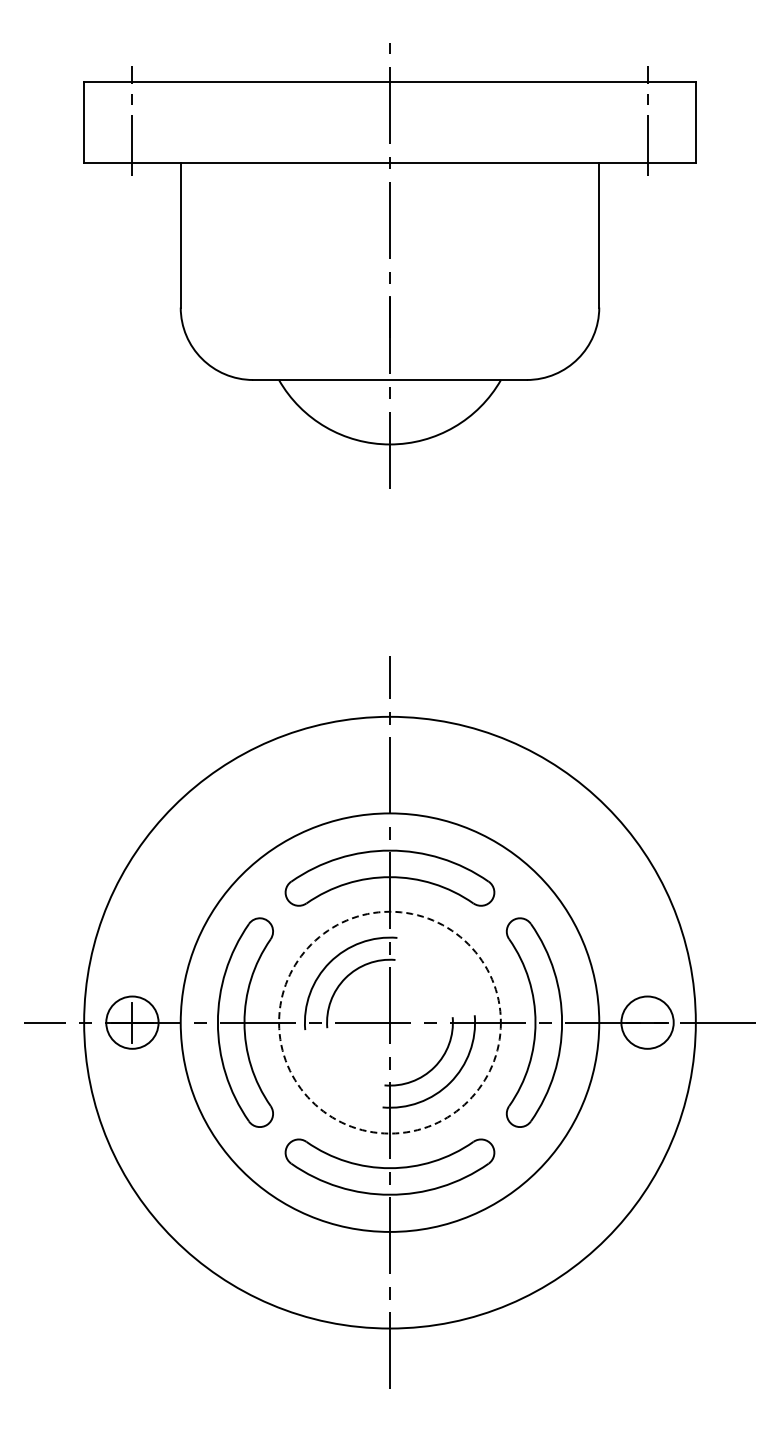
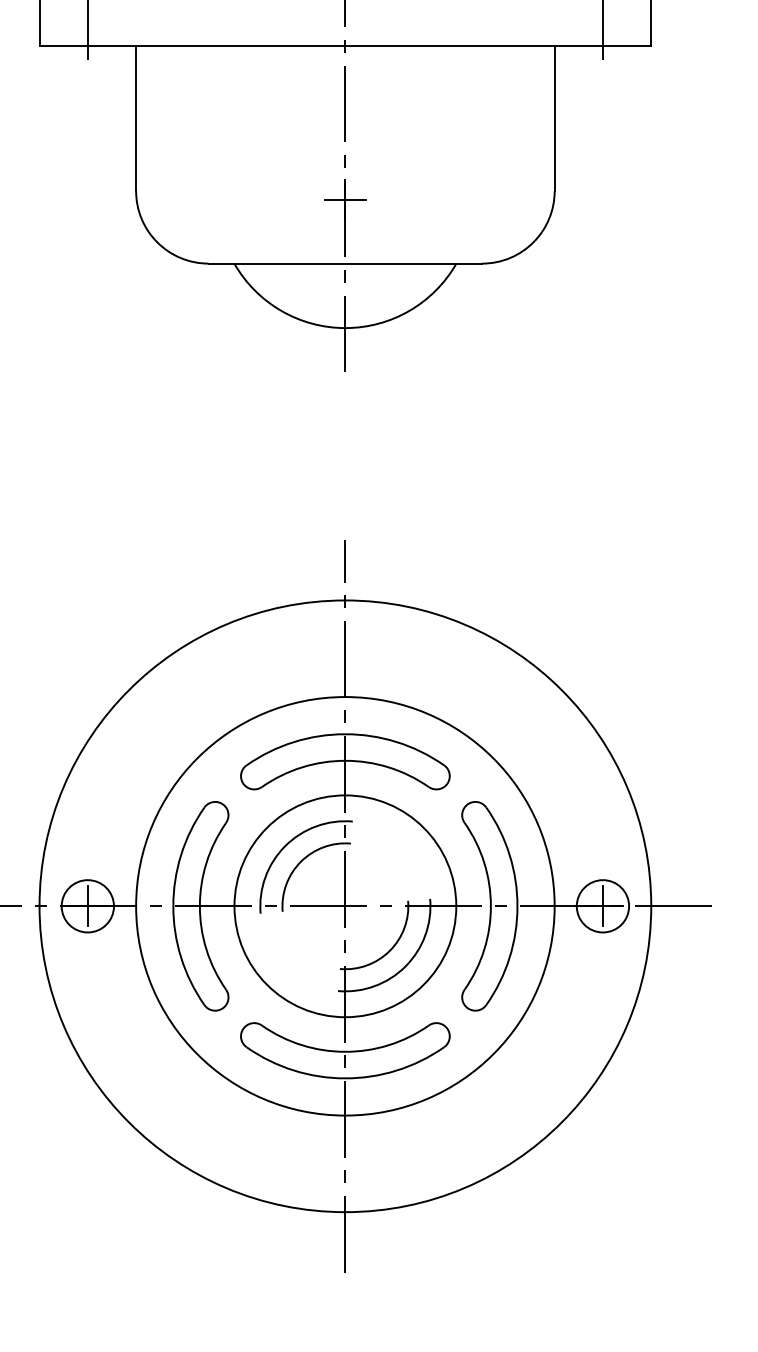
line: (389, 316) -> (344, 200), added
circle: (389, 1022) -> (344, 906), dashed -> solid
line: (647, 1022) -> (602, 906), added

